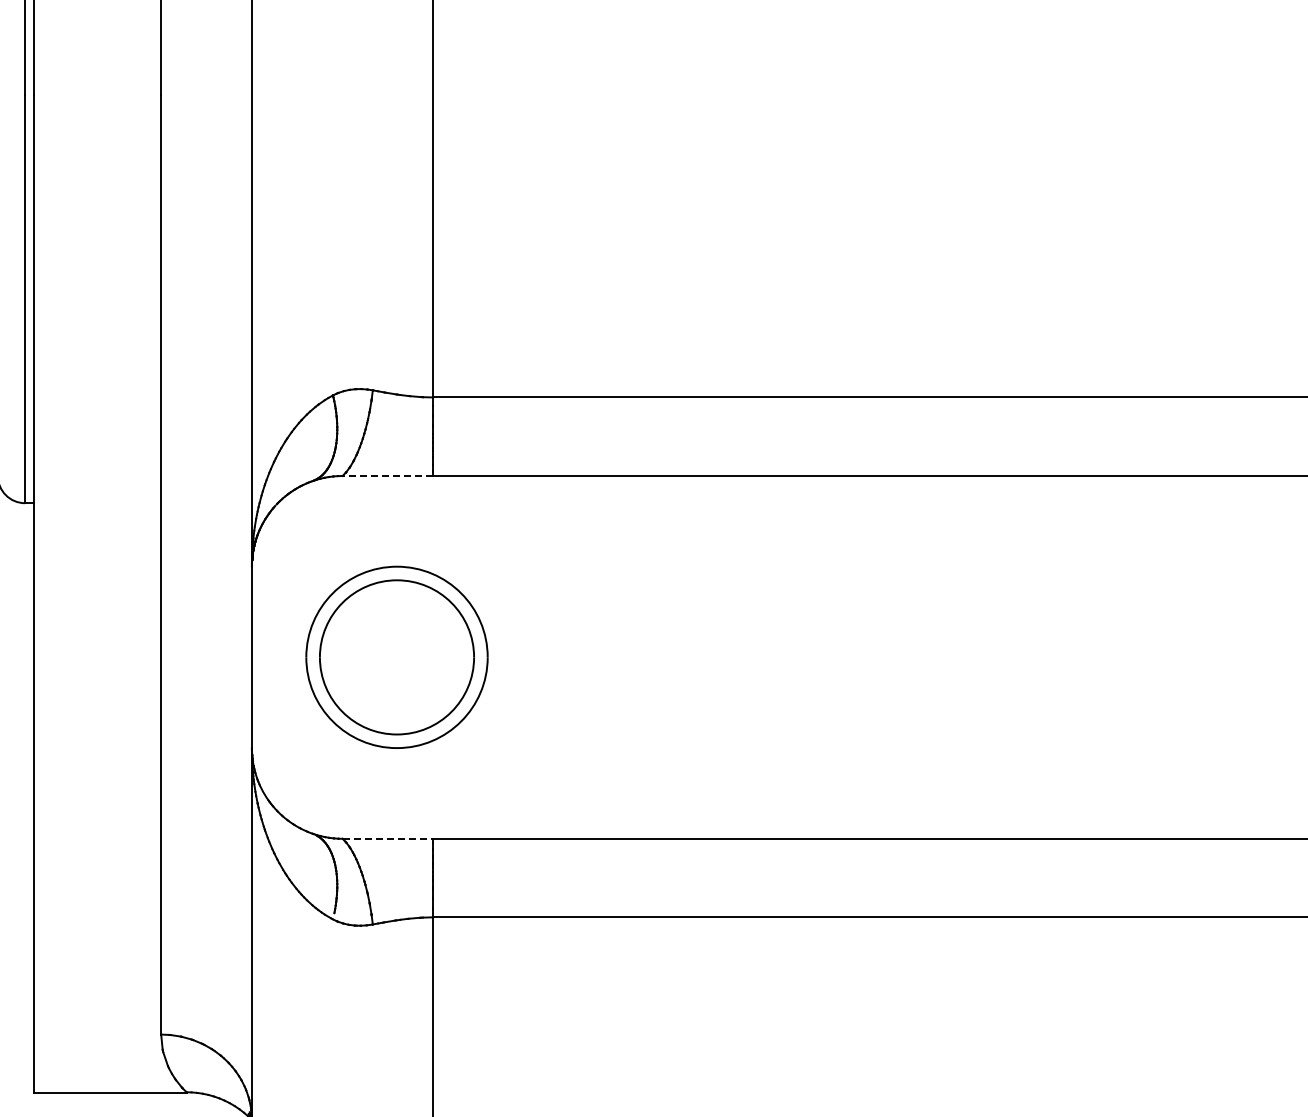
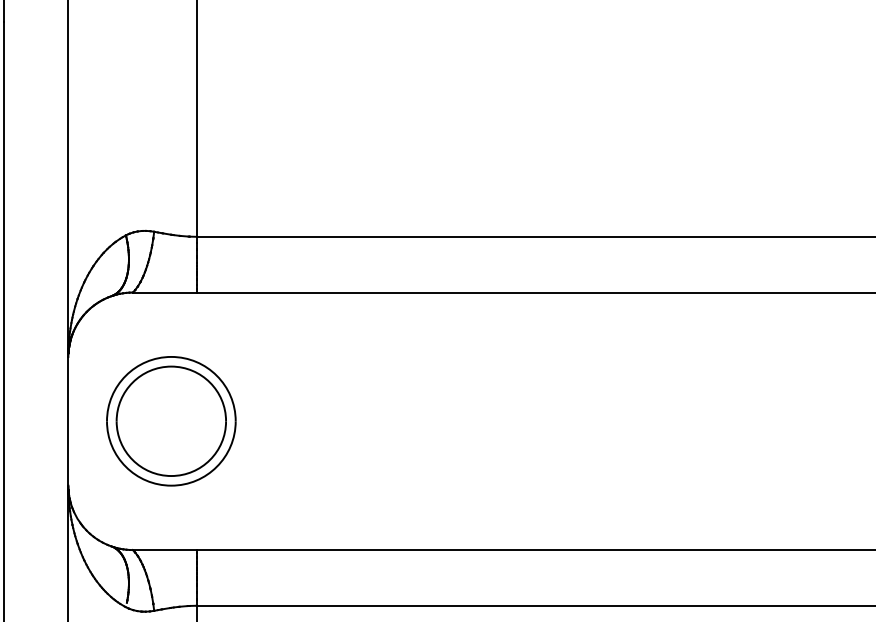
line: (387, 476) -> (164, 292), dashed -> solid
line: (388, 838) -> (165, 549), dashed -> solid

